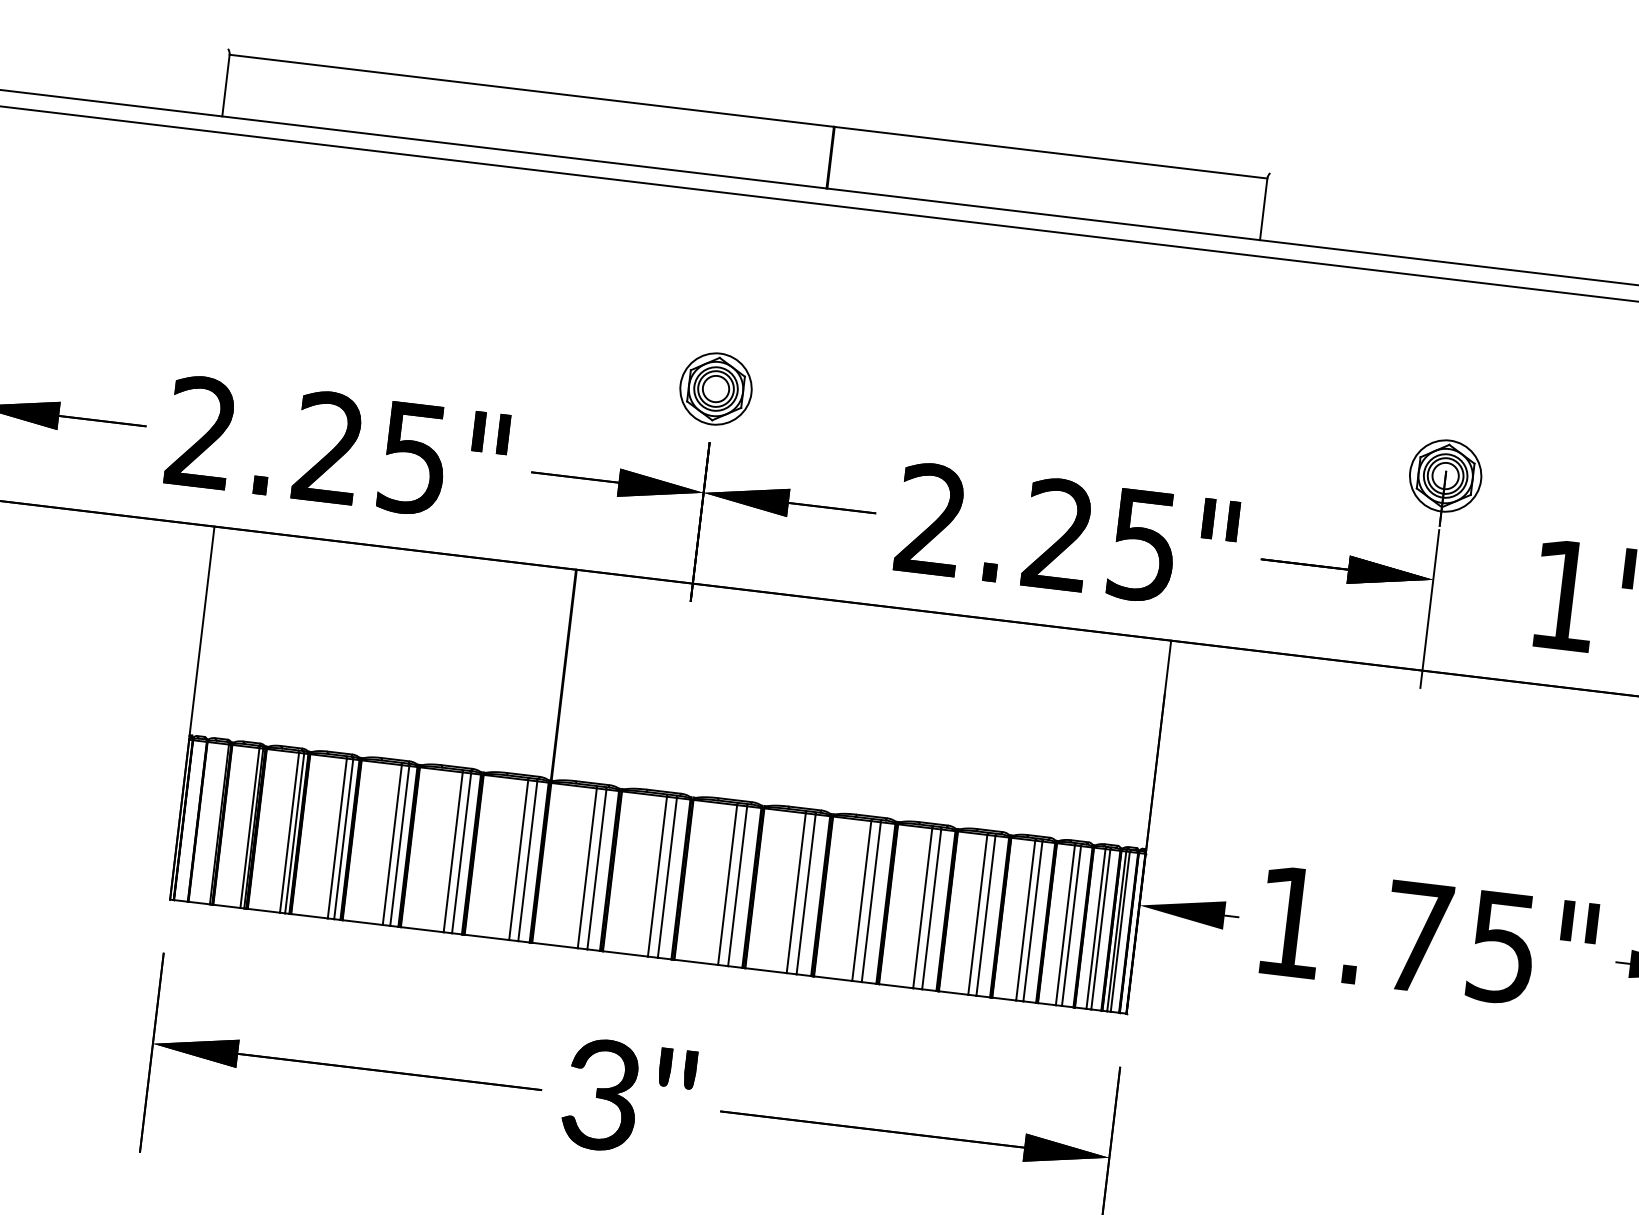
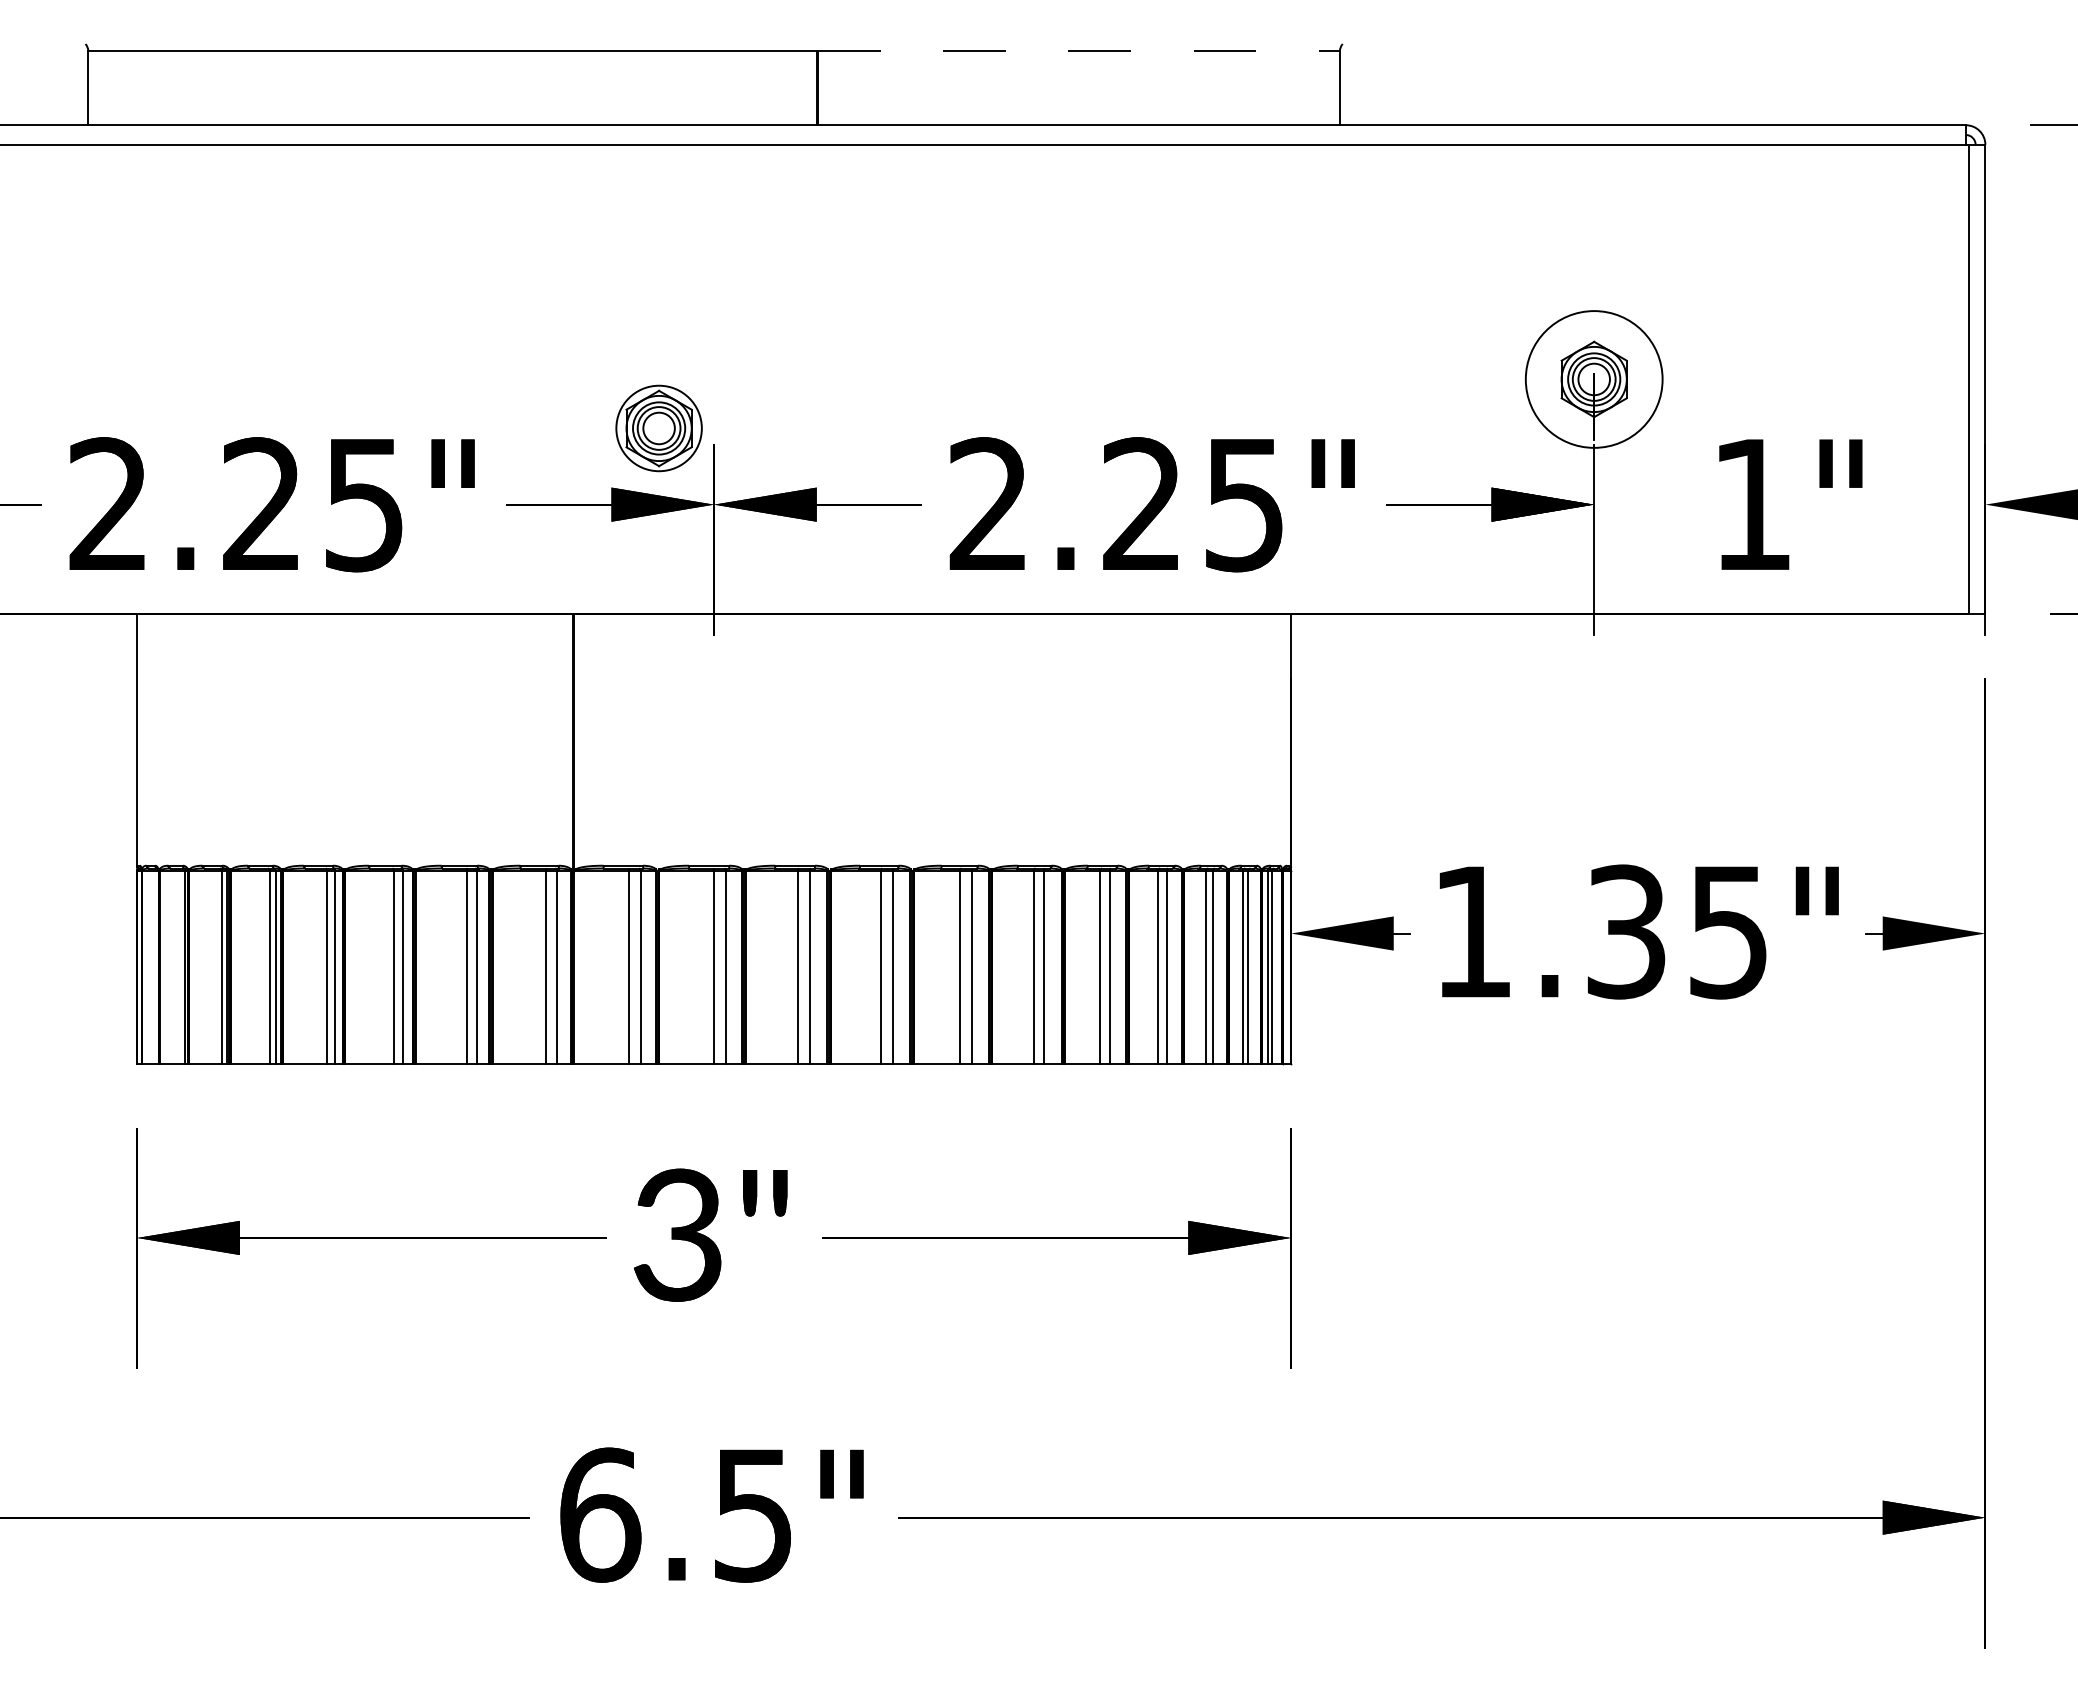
line: (1051, 152) -> (1079, 50), solid -> dashed
part: (715, 389) -> (658, 428), moved
circle: (1445, 476) -> (1593, 379), size x1.6
text: (1417, 936) -> (1626, 931), 1.75" -> 1.35"

